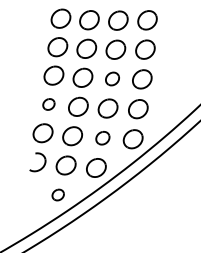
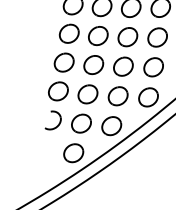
part: (112, 78) -> (127, 36), size x1.43
part: (48, 104) -> (63, 62), size x1.67
part: (102, 138) -> (117, 96), size x1.43
part: (57, 194) -> (72, 152), size x1.67

